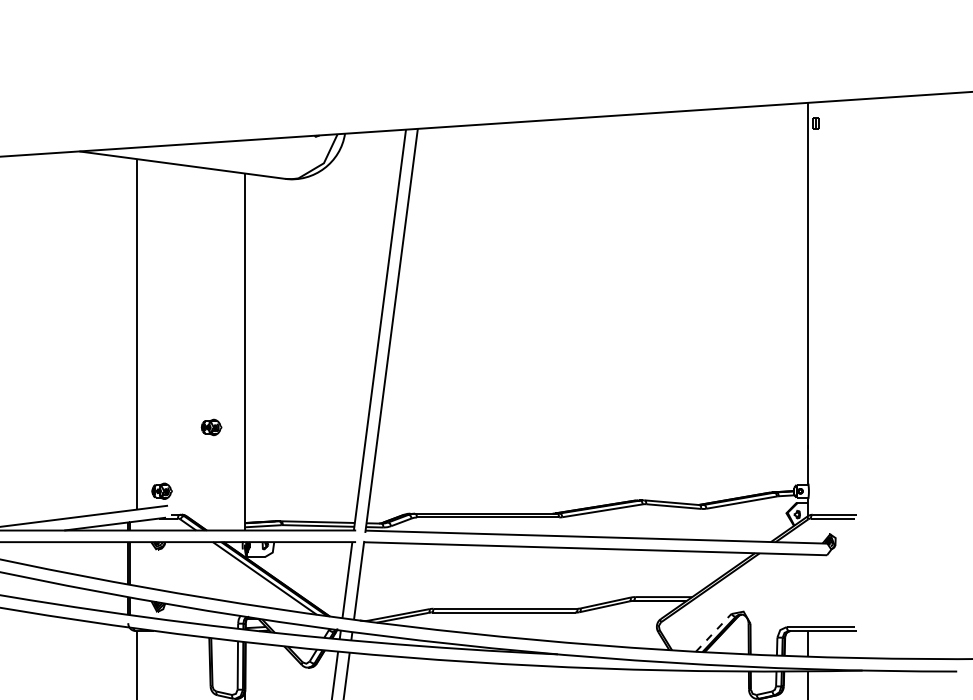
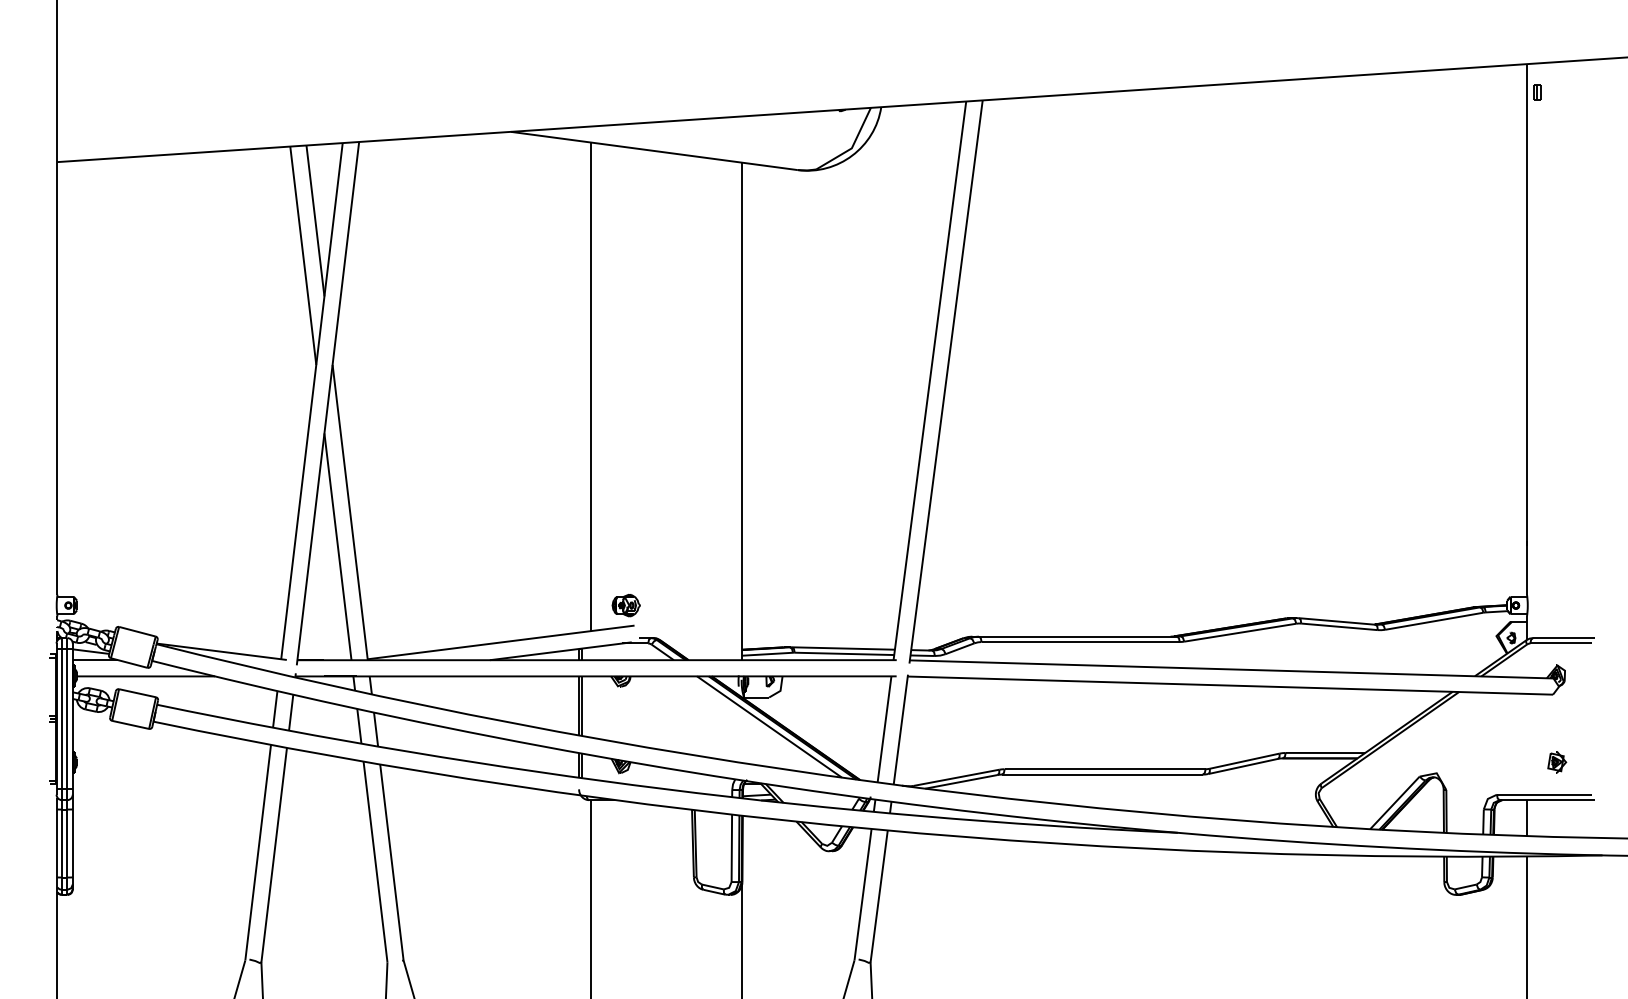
part: (211, 427) -> (694, 516), removed
part: (830, 603) -> (1557, 762), added
line: (714, 632) -> (1395, 802), dashed -> solid

